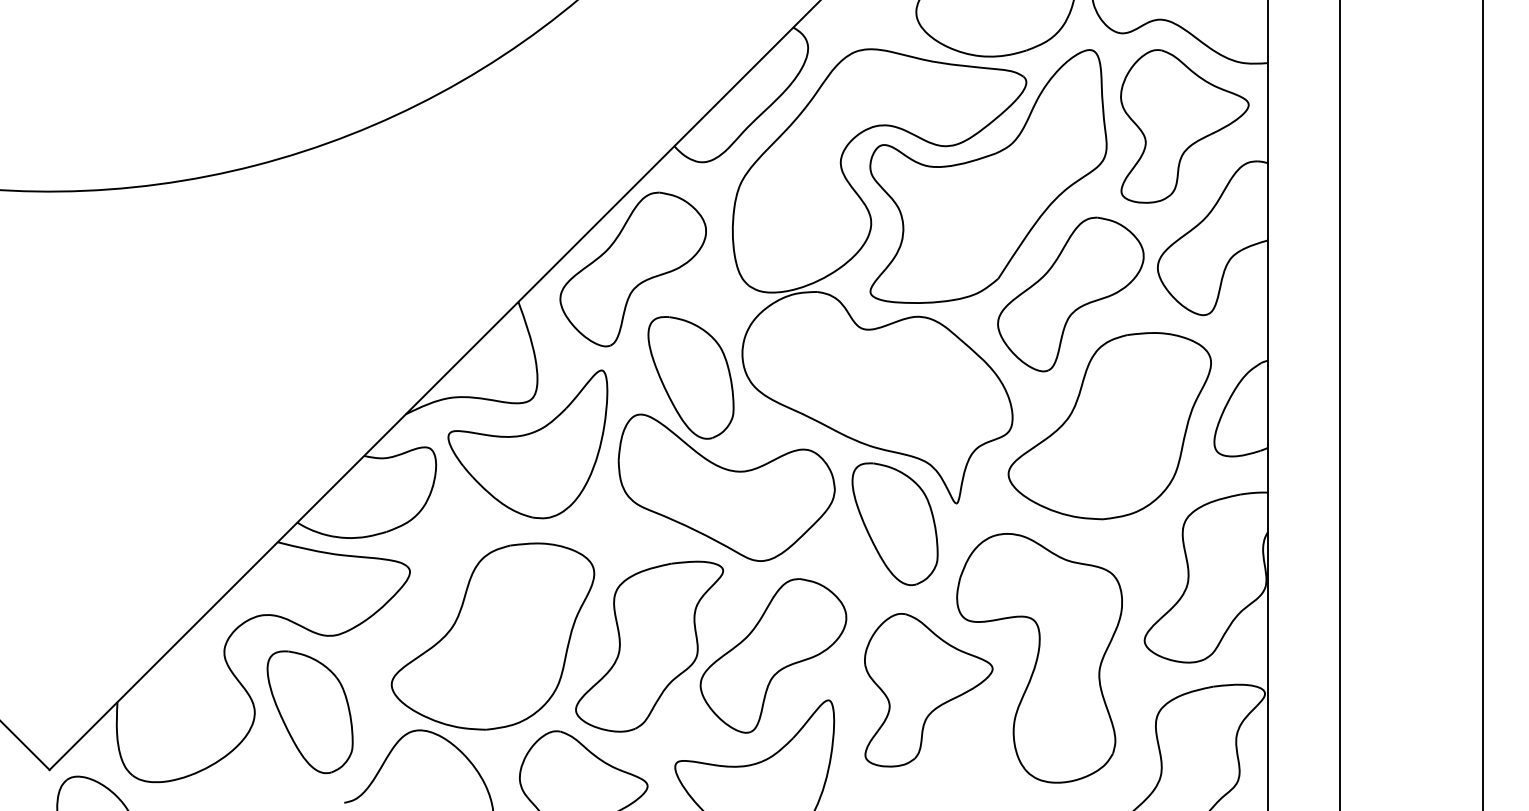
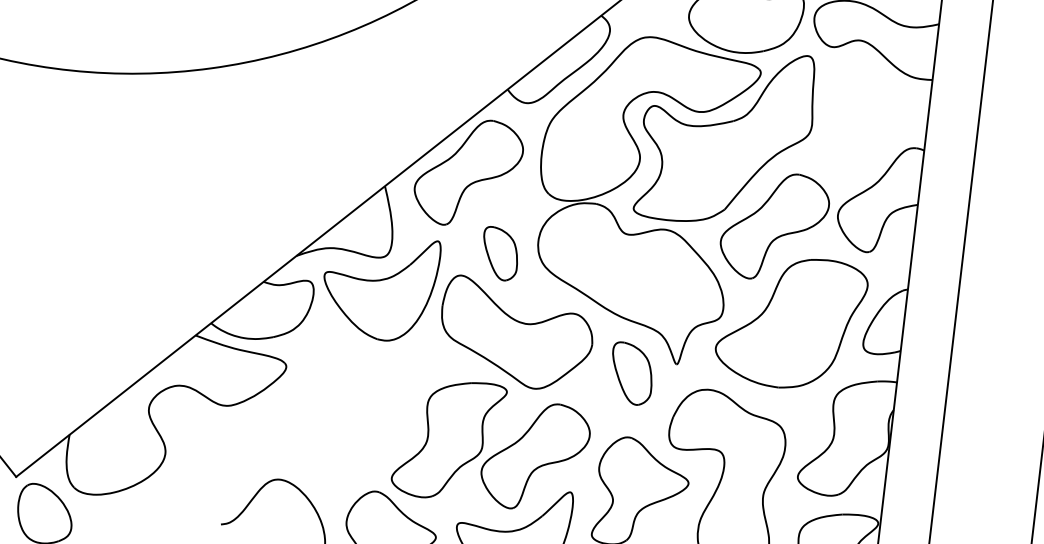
part: (1184, 126) -> (868, 117), removed
part: (690, 377) -> (499, 253), size x0.6
part: (894, 524) -> (631, 373), size x0.7
part: (492, 636) -> (339, 419), removed
part: (309, 712) -> (203, 457), removed

